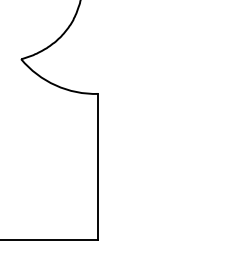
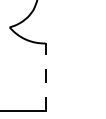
line: (98, 167) -> (45, 77), solid -> dashed

